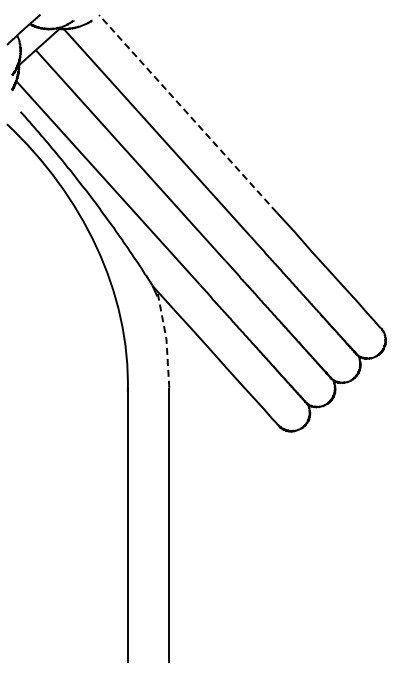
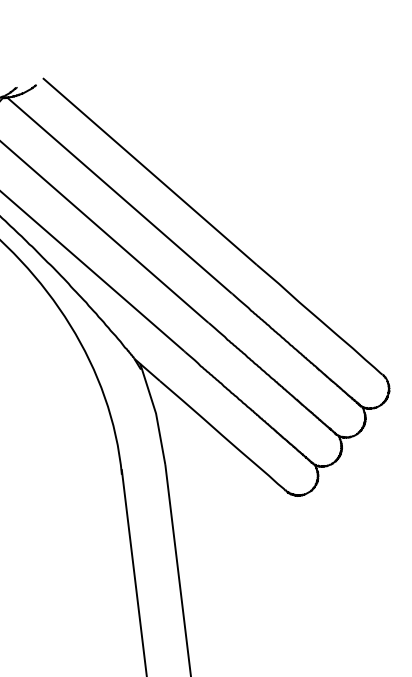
line: (187, 113) -> (149, 171), dashed -> solid
line: (166, 339) -> (156, 414), dashed -> solid

